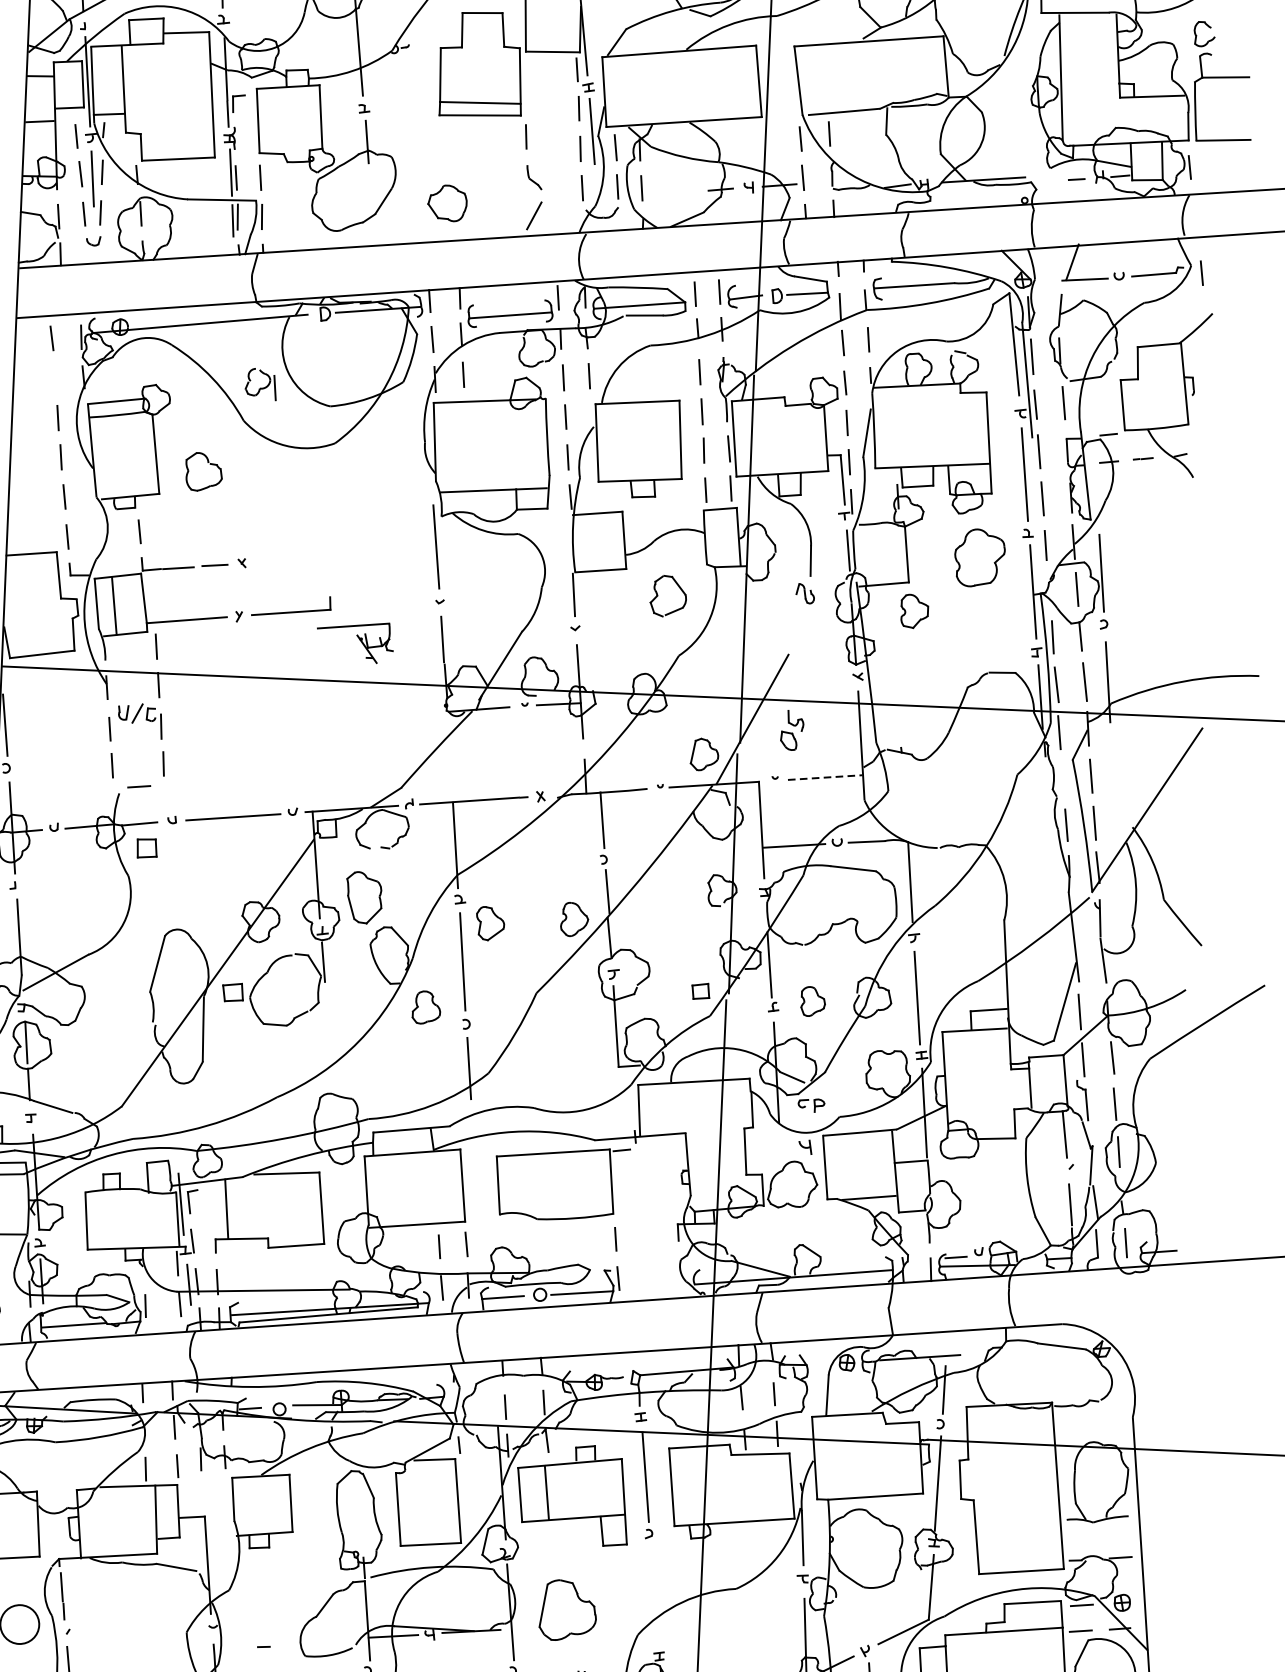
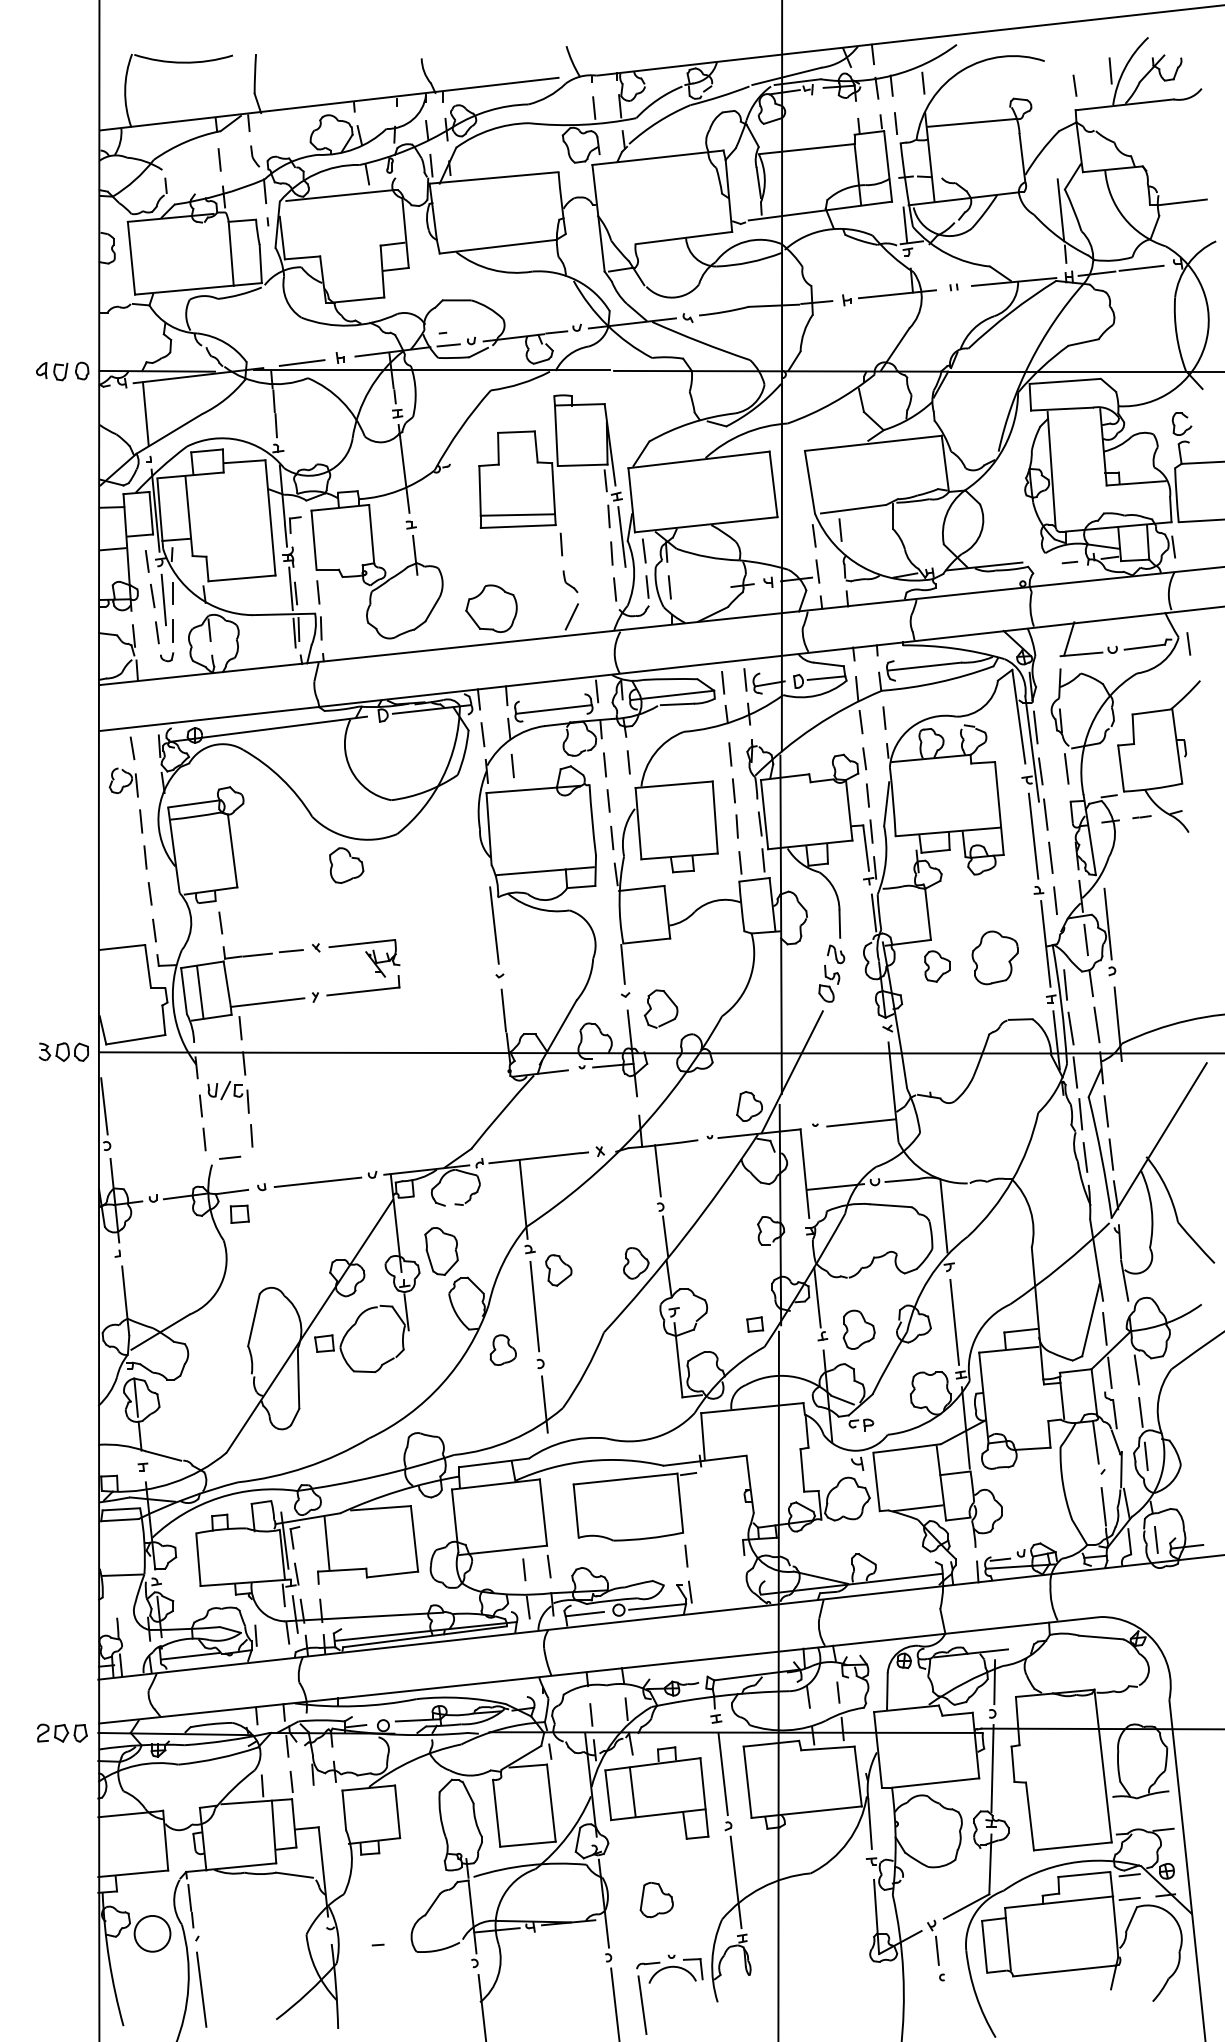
part: (447, 203) -> (491, 608), size x1.43
part: (260, 384) -> (123, 782), moved
part: (203, 471) -> (346, 865), moved
part: (978, 557) -> (994, 957), moved
part: (667, 595) -> (660, 1008), moved
part: (355, 642) -> (364, 958), moved
part: (792, 730) -> (829, 983), moved
line: (825, 777) -> (861, 1122), dashed -> solid
line: (1063, 778) -> (1080, 1114), added
part: (812, 1001) -> (858, 1329), size x1.43
line: (654, 1595) -> (735, 1882), added
part: (567, 1611) -> (656, 1900), size x0.62

